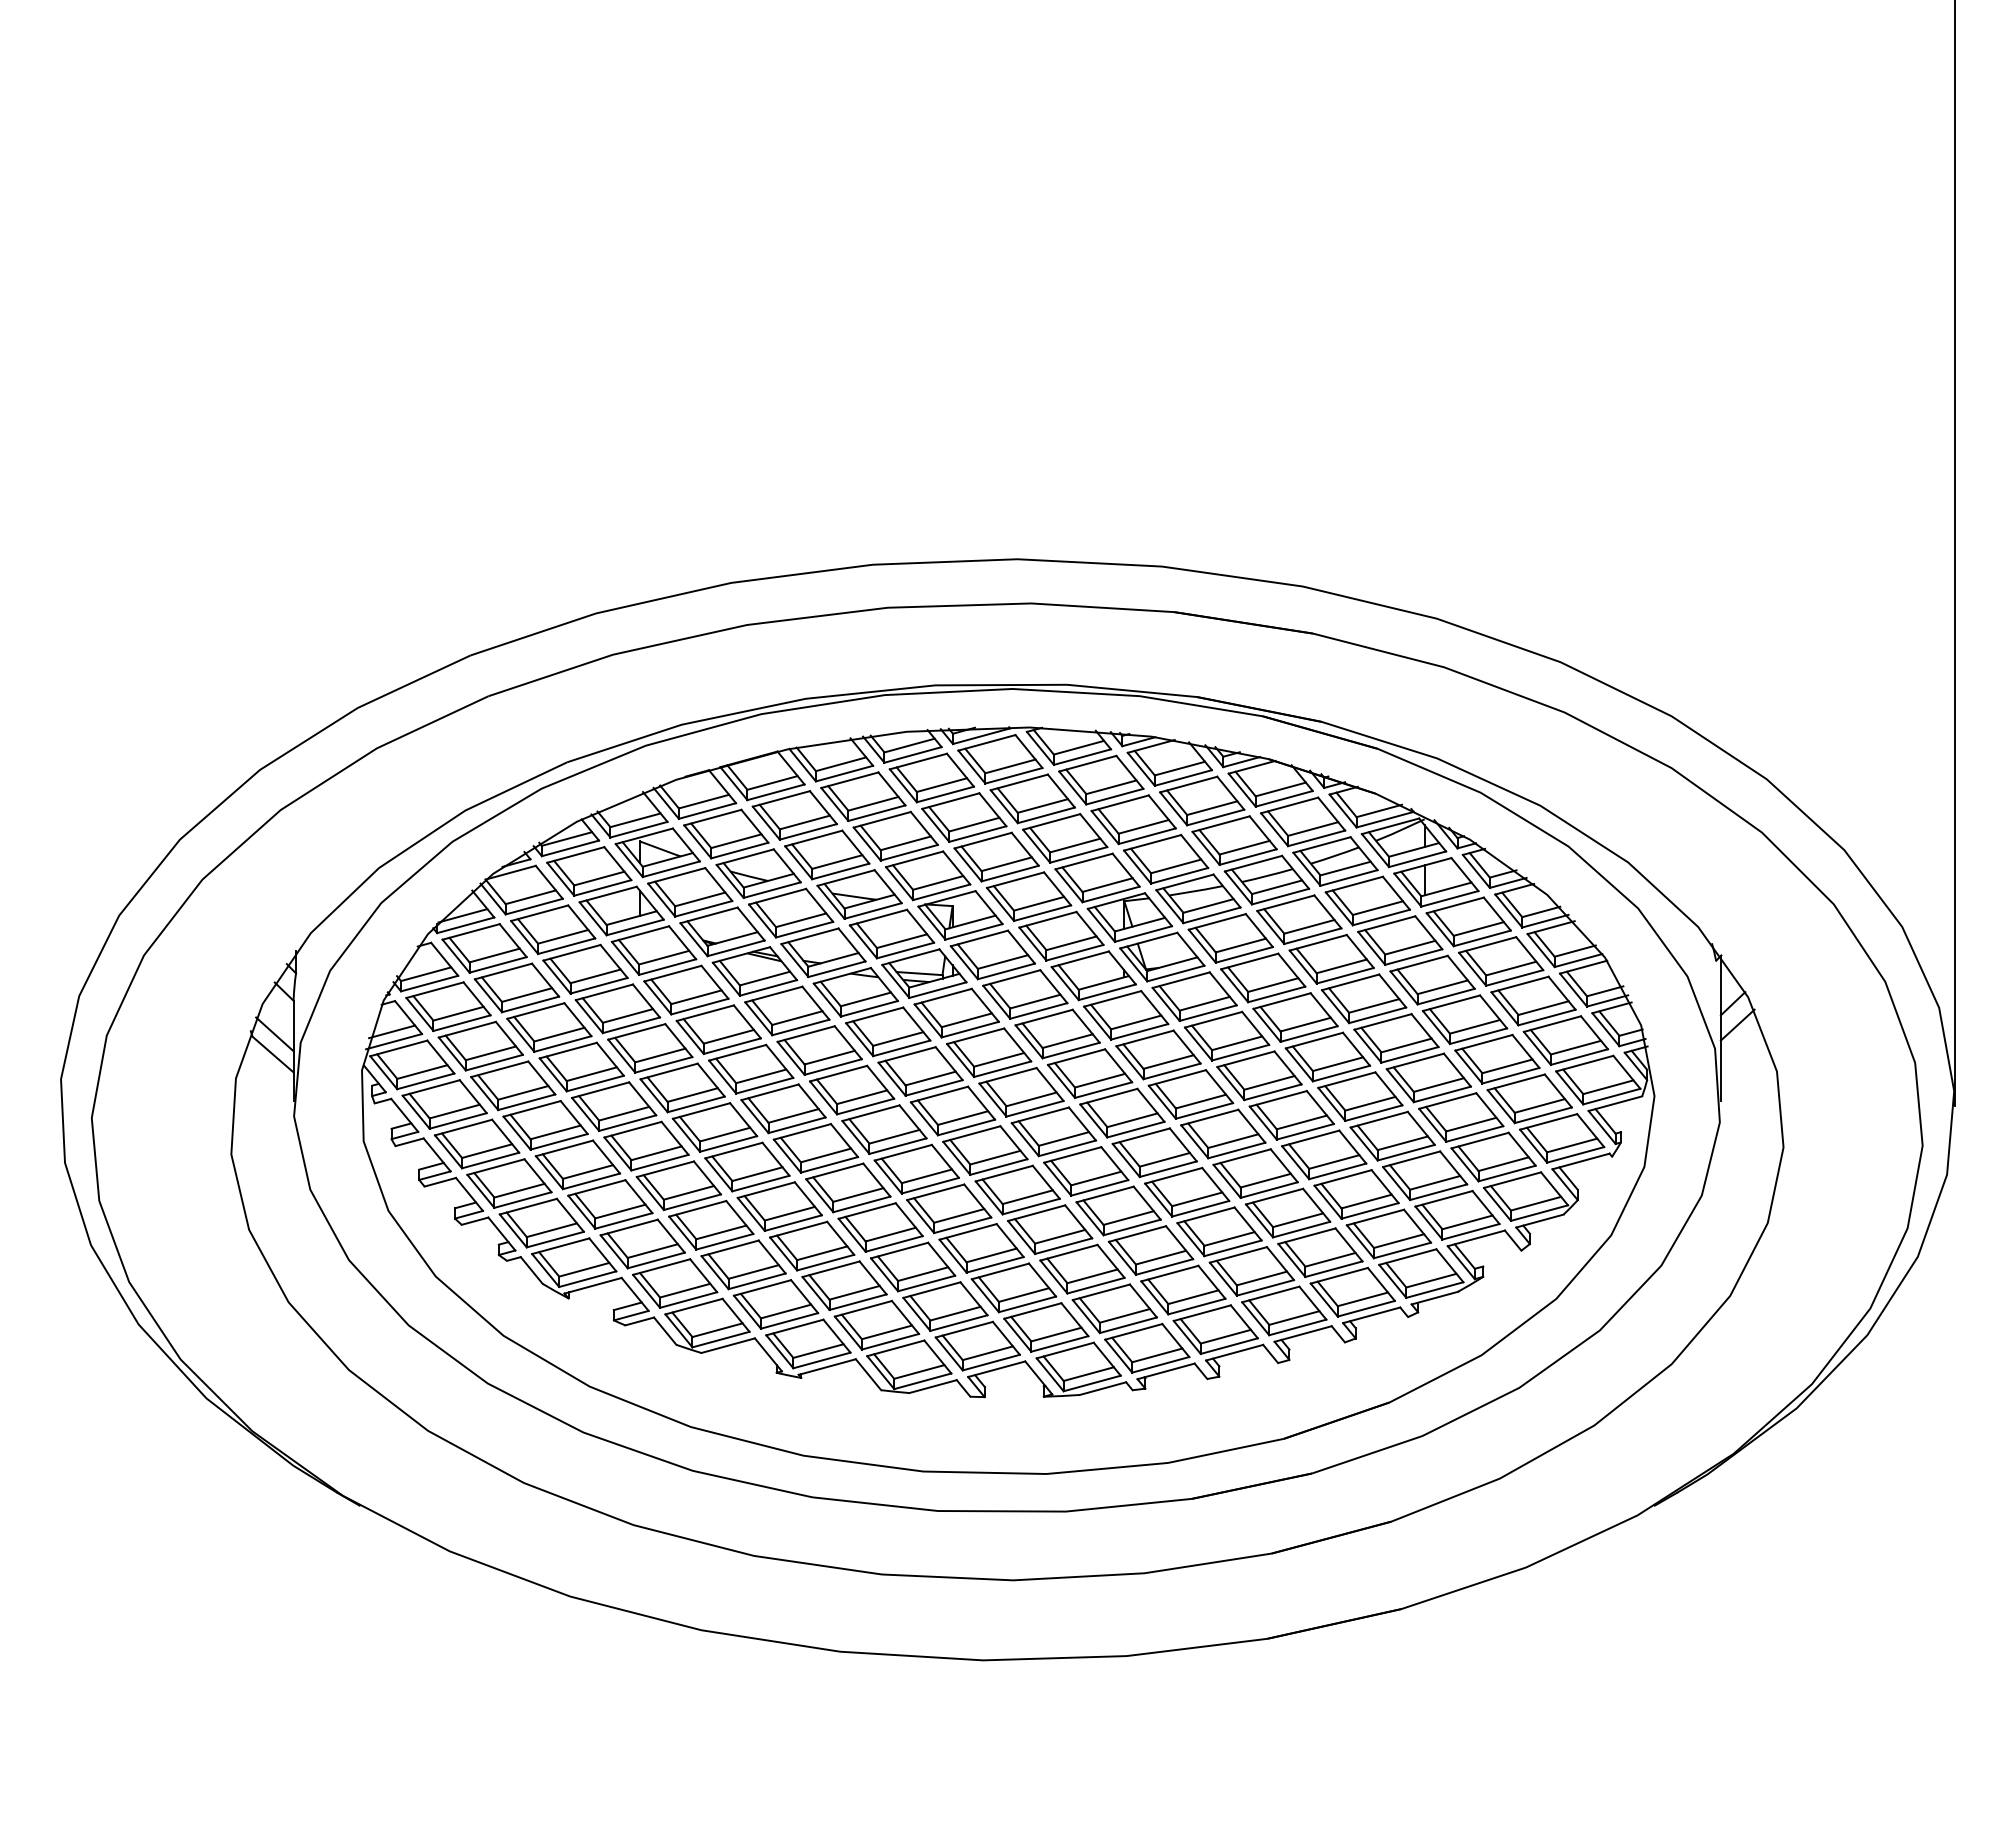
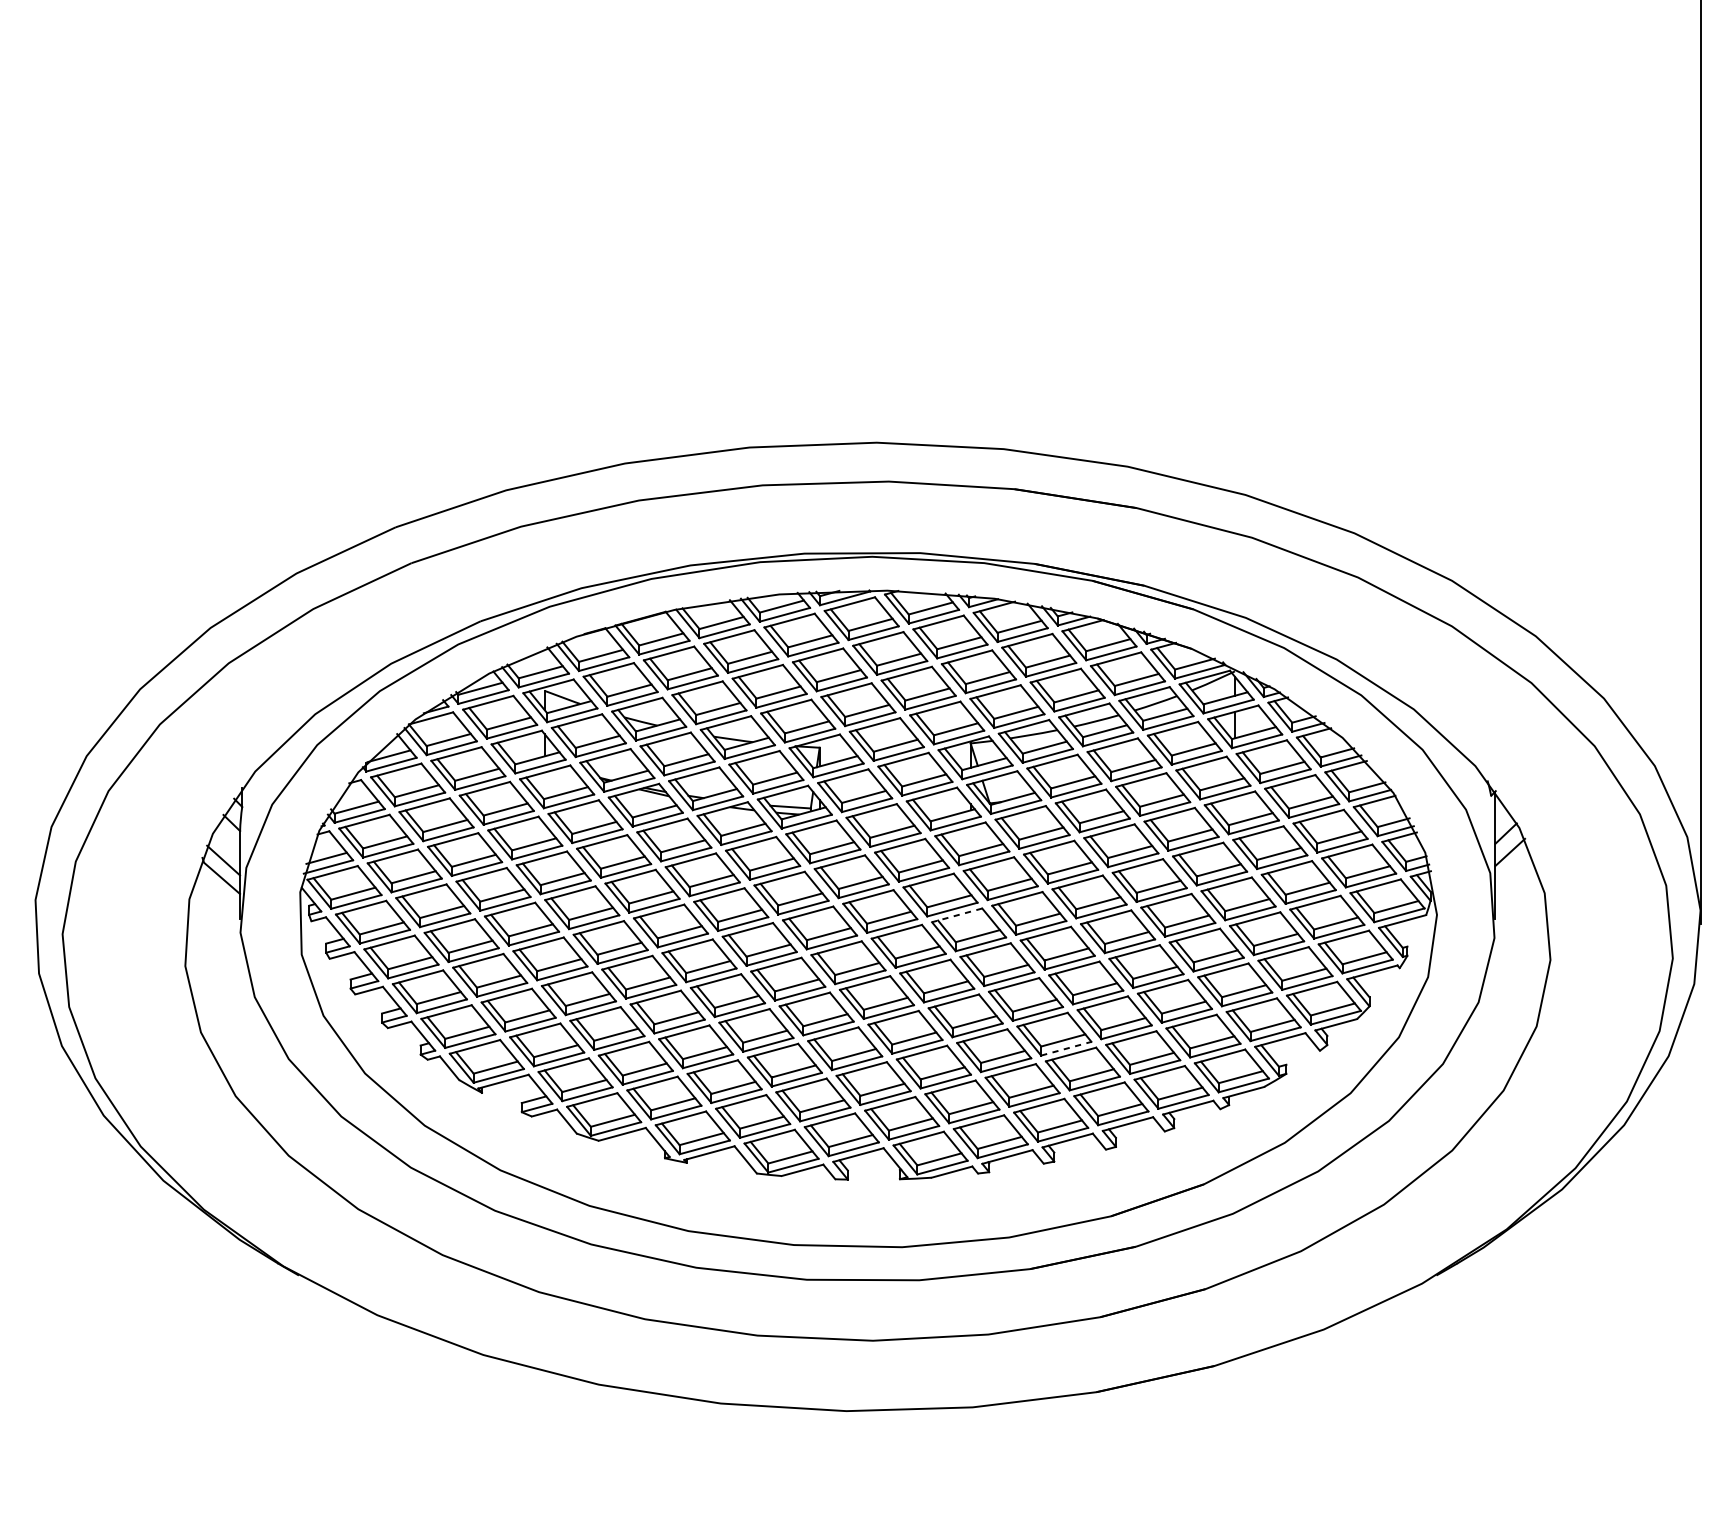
line: (1108, 1096) -> (956, 915), solid -> dashed
line: (1233, 1248) -> (1066, 1048), solid -> dashed

